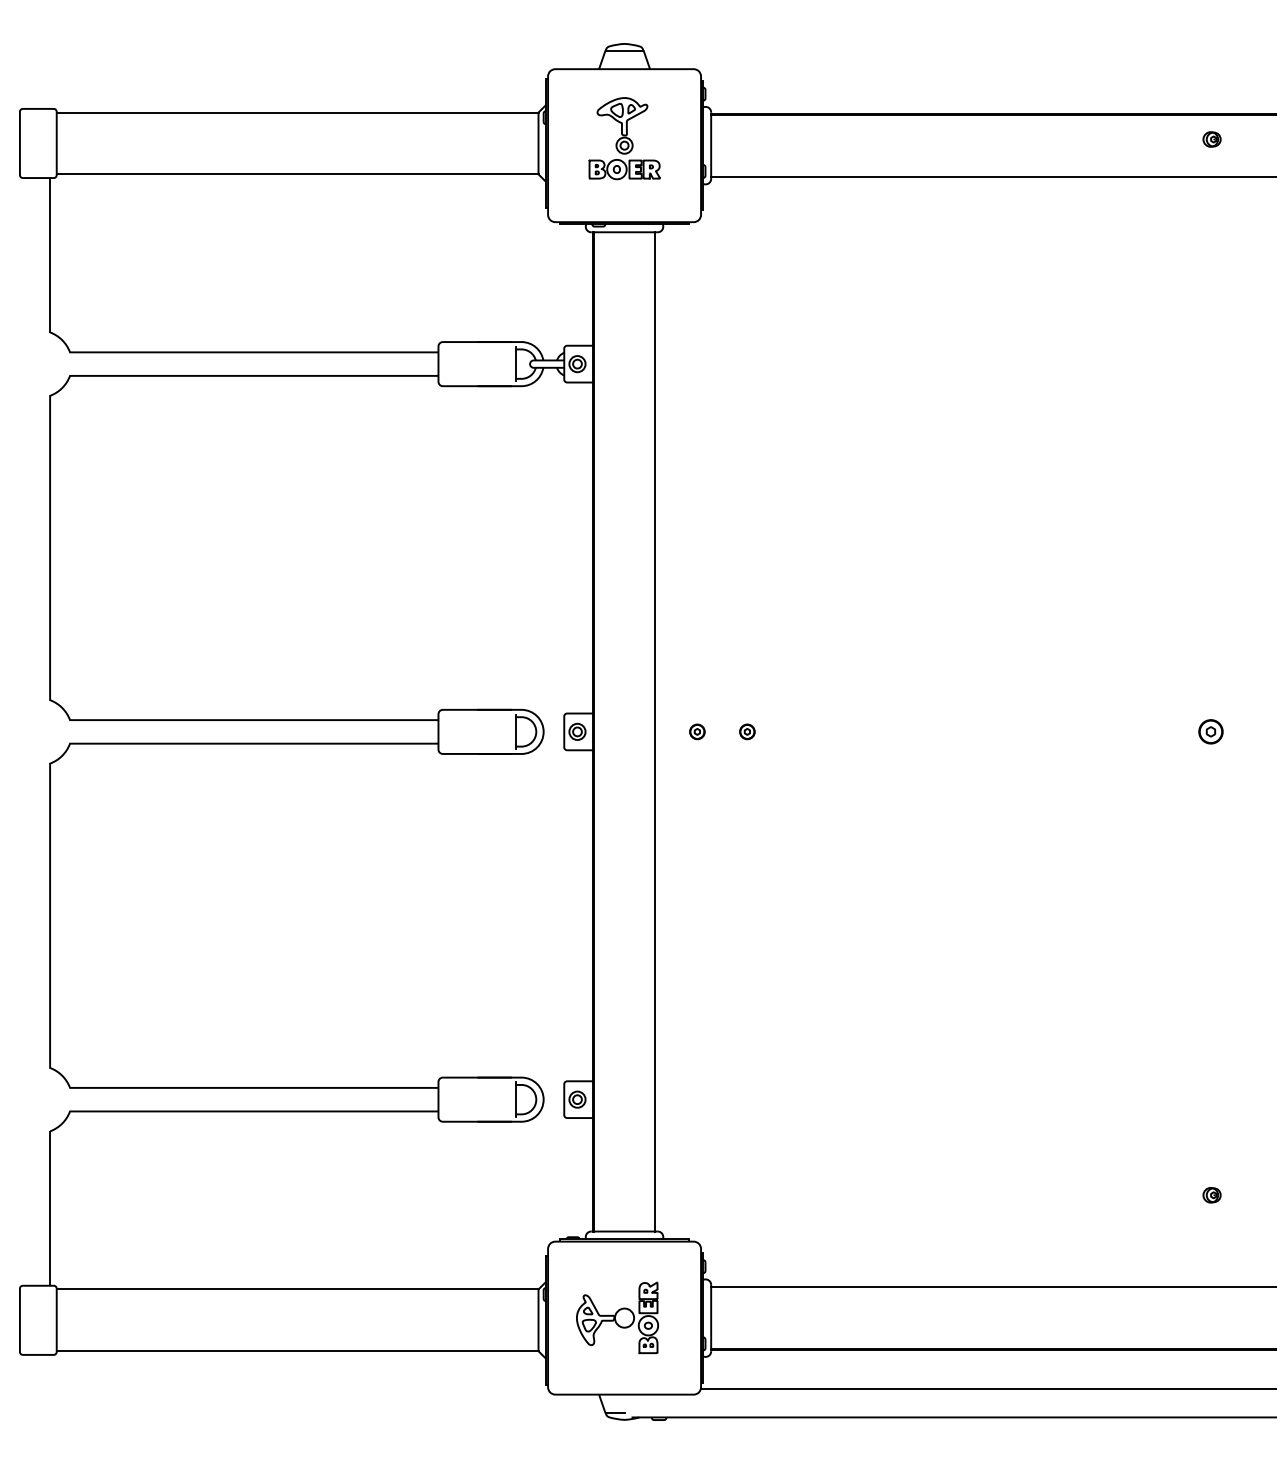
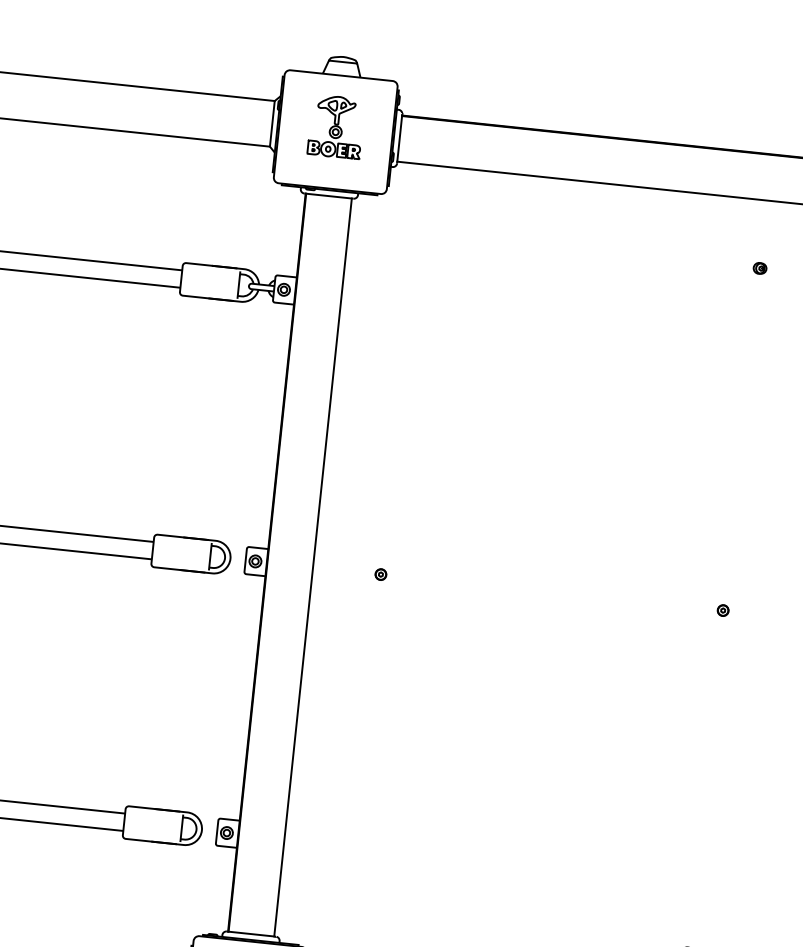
part: (1211, 139) -> (759, 268), moved
part: (697, 731) -> (344, 570), removed
part: (1210, 731) -> (722, 610), size x0.62

